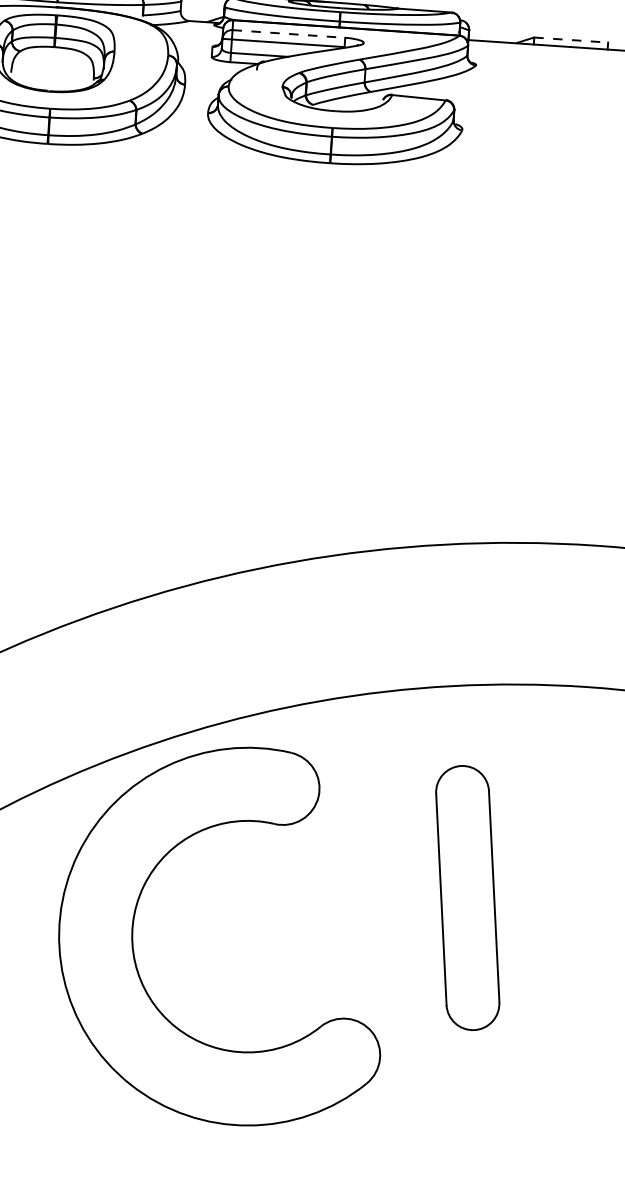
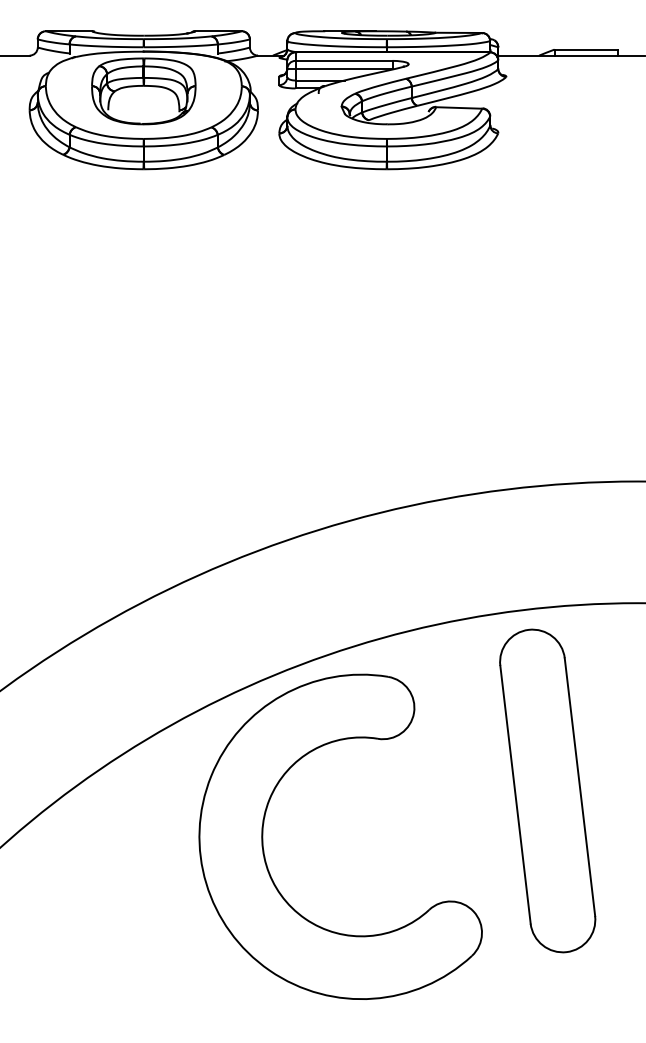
line: (289, 33) -> (344, 60), dashed -> solid
line: (571, 39) -> (586, 49), dashed -> solid
part: (467, 897) -> (547, 790), size x1.43

